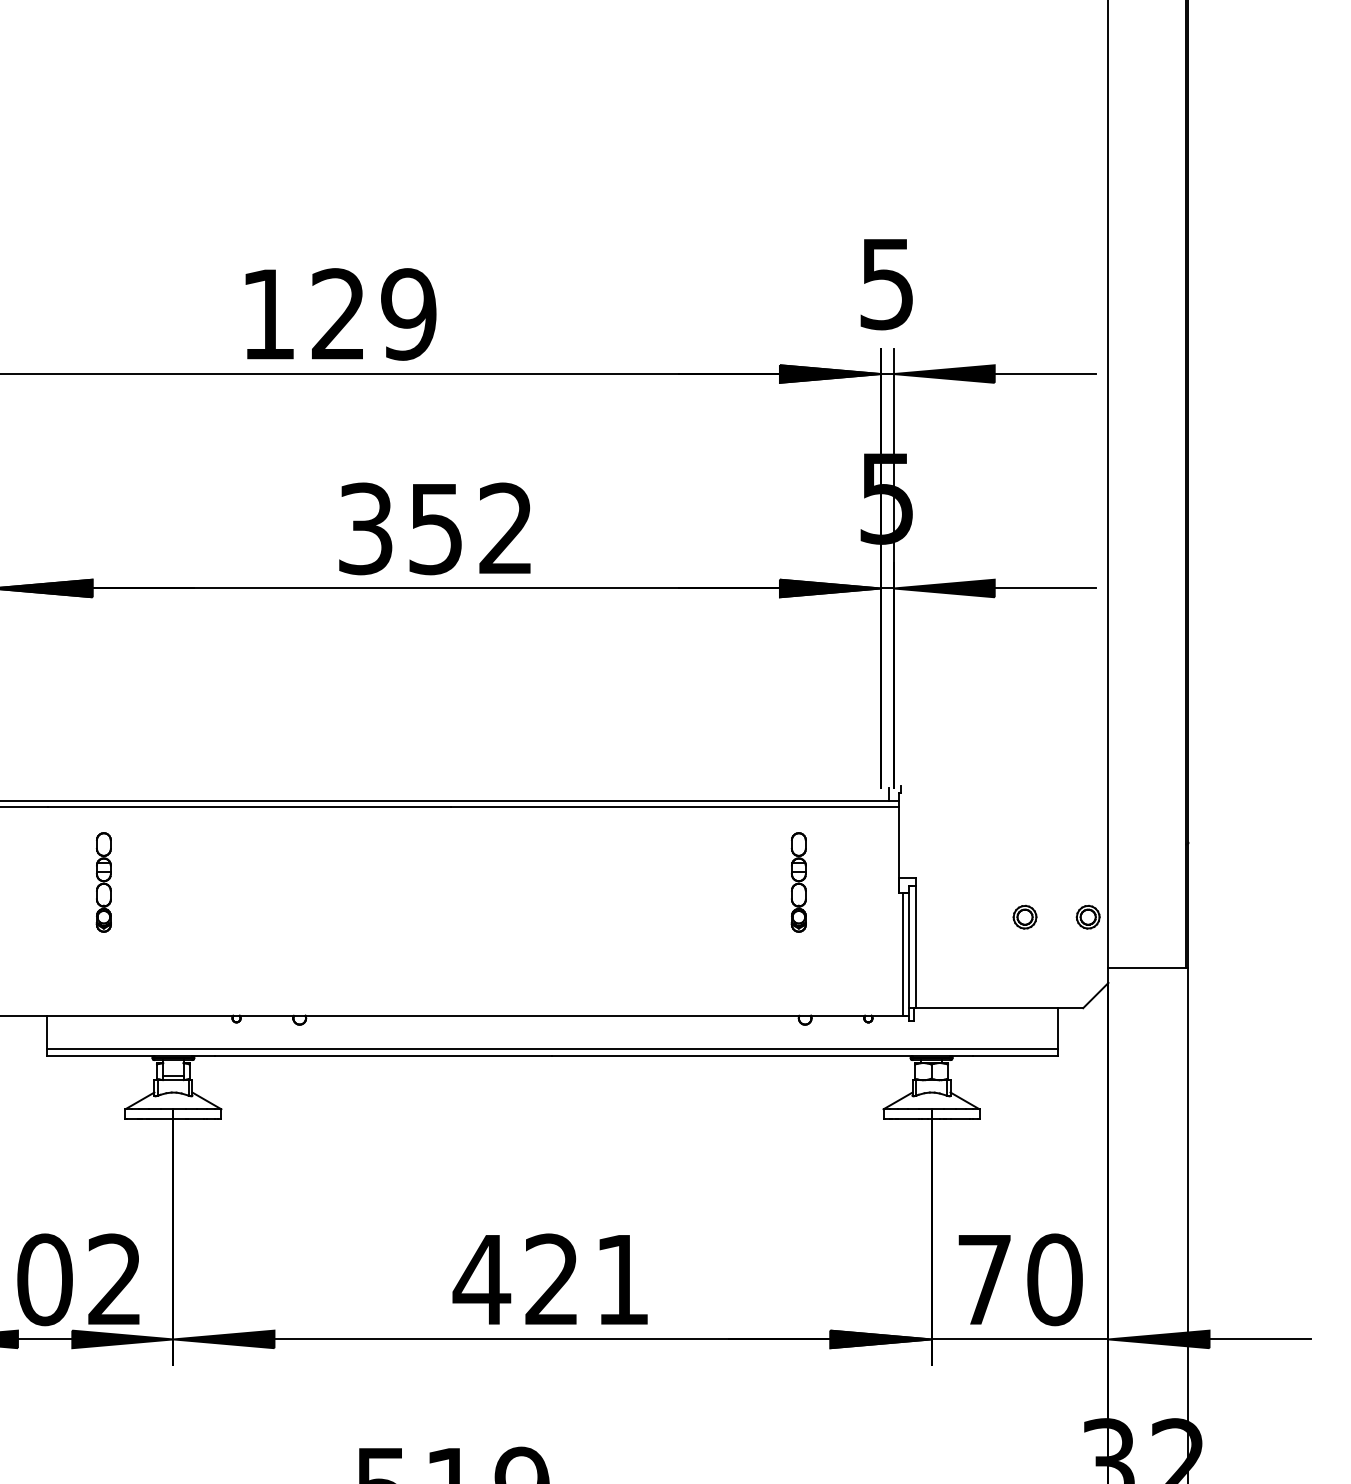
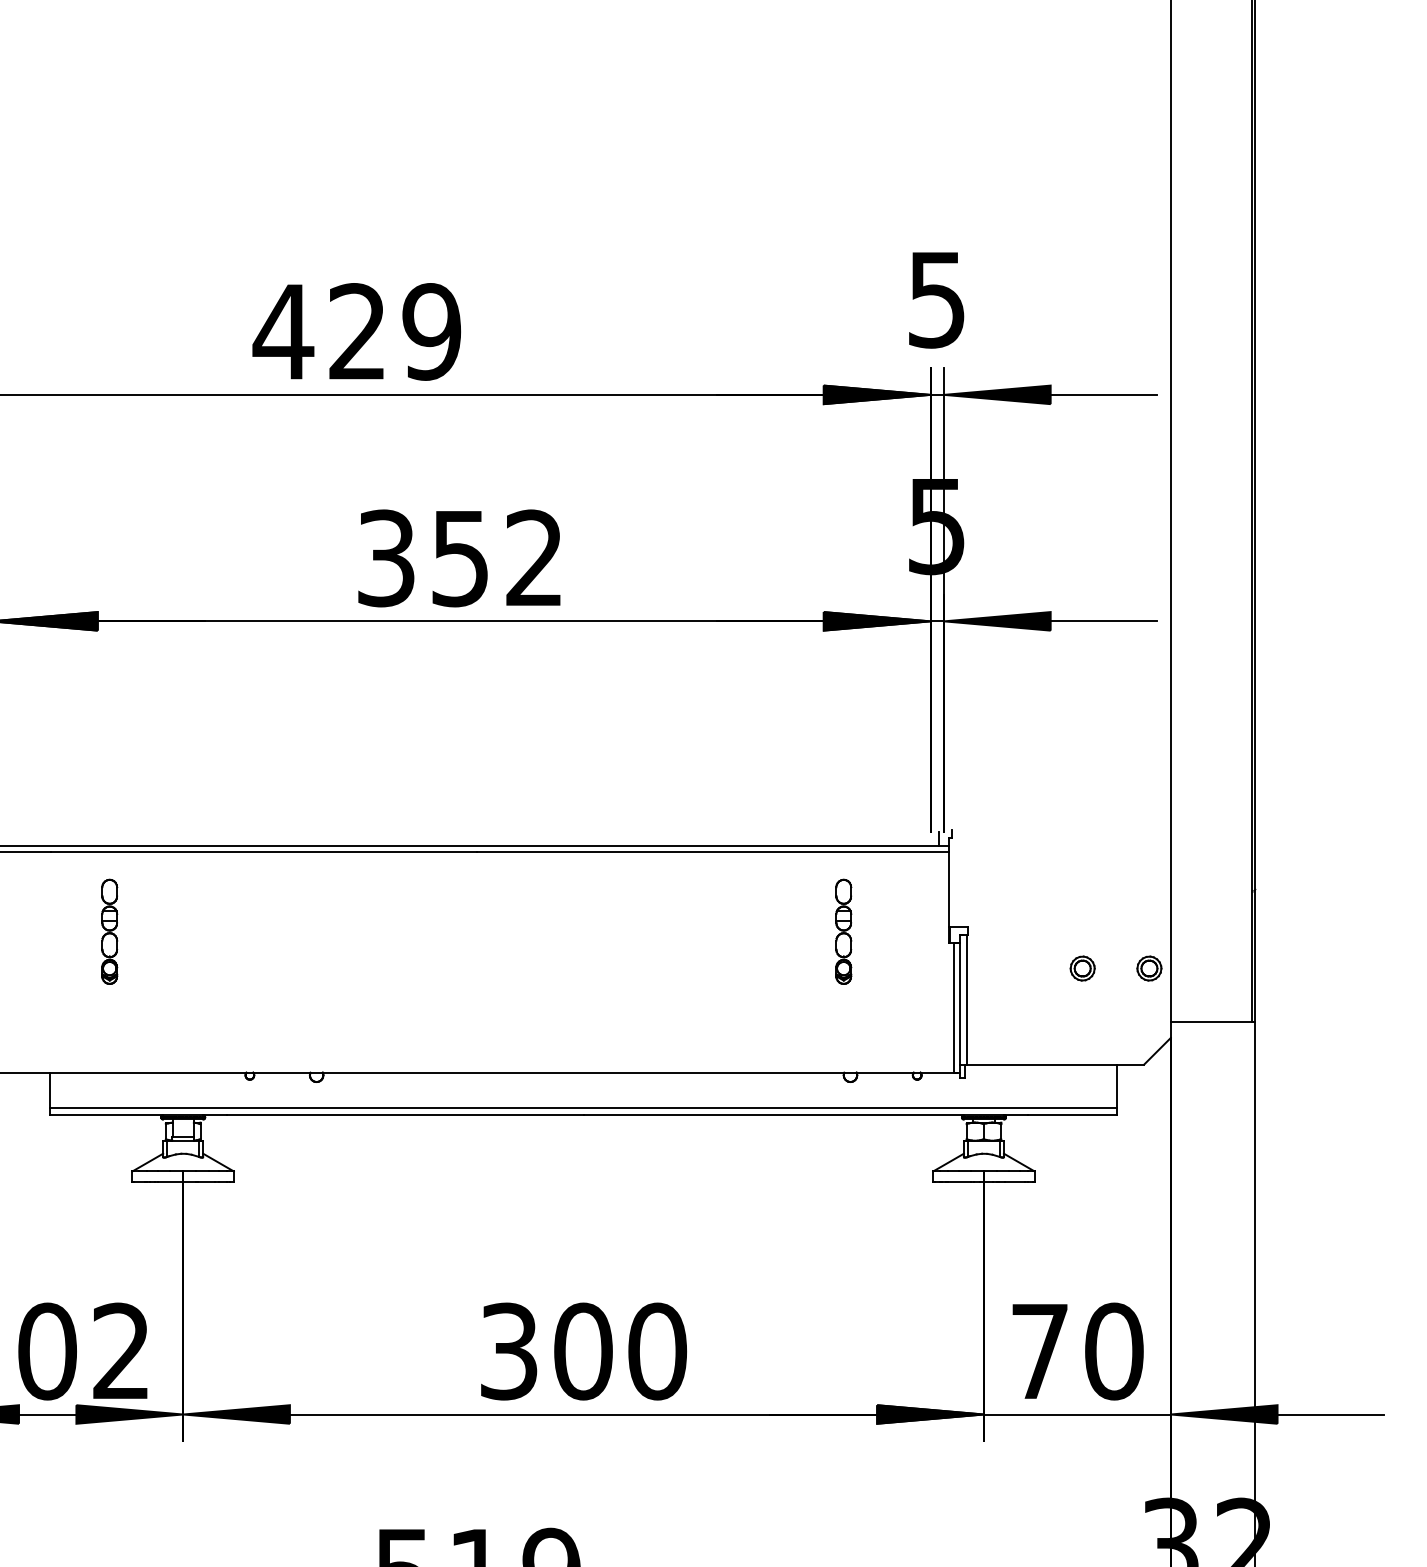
text: (268, 314) -> (283, 331), 129 -> 429
text: (551, 1279) -> (582, 1351), 421 -> 300

